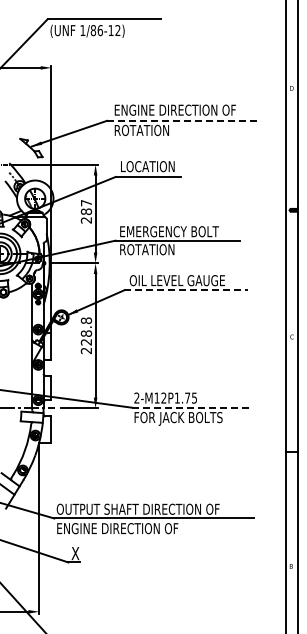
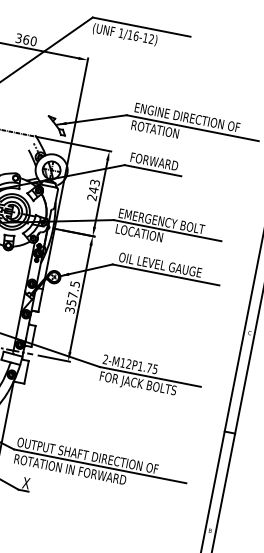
text: (93, 30) -> (130, 35), 1/86-12) -> 1/16-12)
line: (184, 120) -> (193, 128), dashed -> solid
text: (148, 166) -> (154, 161), LOCATION -> FORWARD
text: (86, 207) -> (94, 186), 287 -> 243
text: (147, 249) -> (139, 233), ROTATION -> LOCATION
line: (185, 290) -> (165, 274), dashed -> solid
text: (86, 335) -> (72, 296), 228.8 -> 357.5
line: (190, 407) -> (150, 376), dashed -> solid
text: (122, 528) -> (71, 469), ENGINE DIRECTION OF -> ROTATION IN FORWARD

